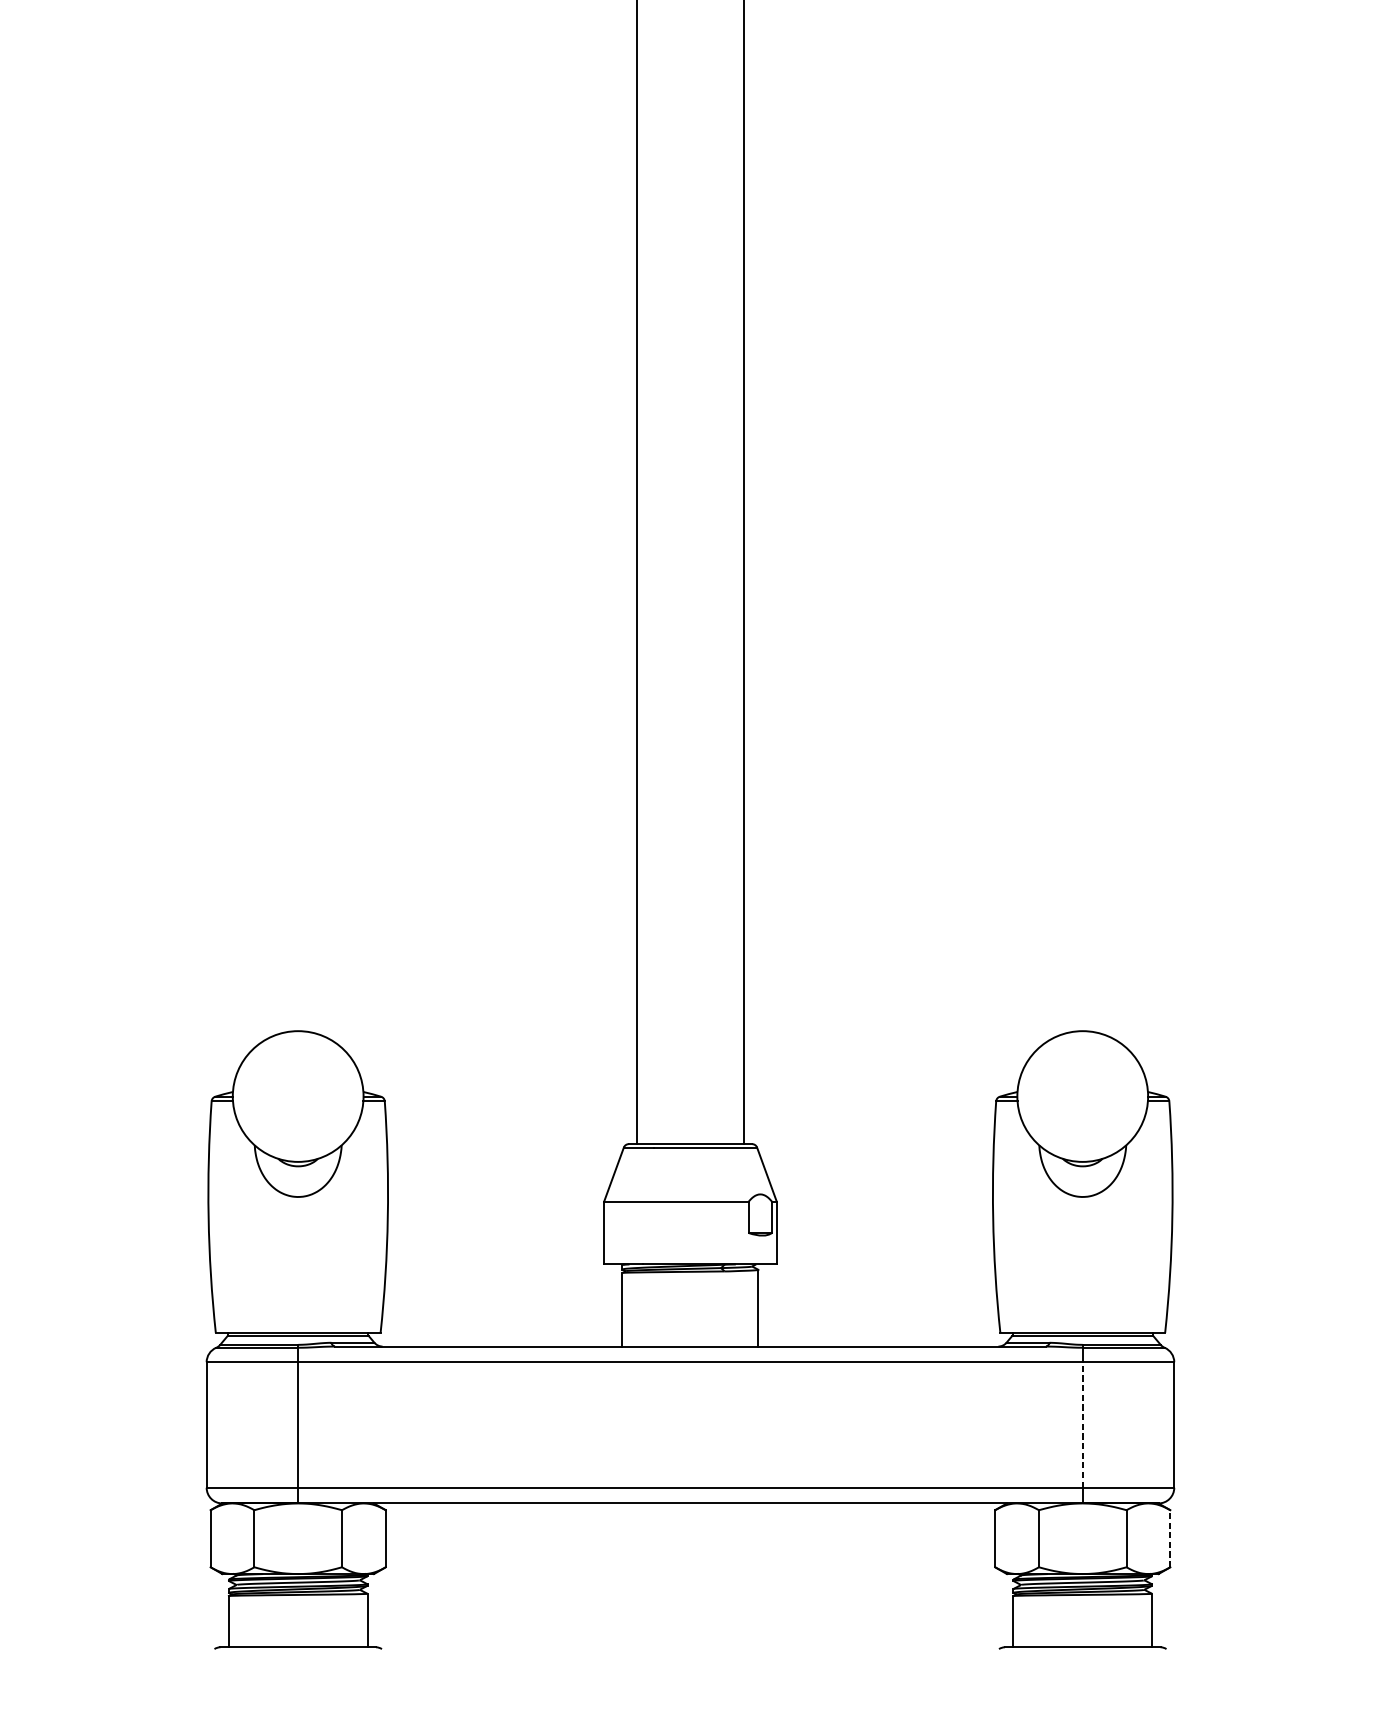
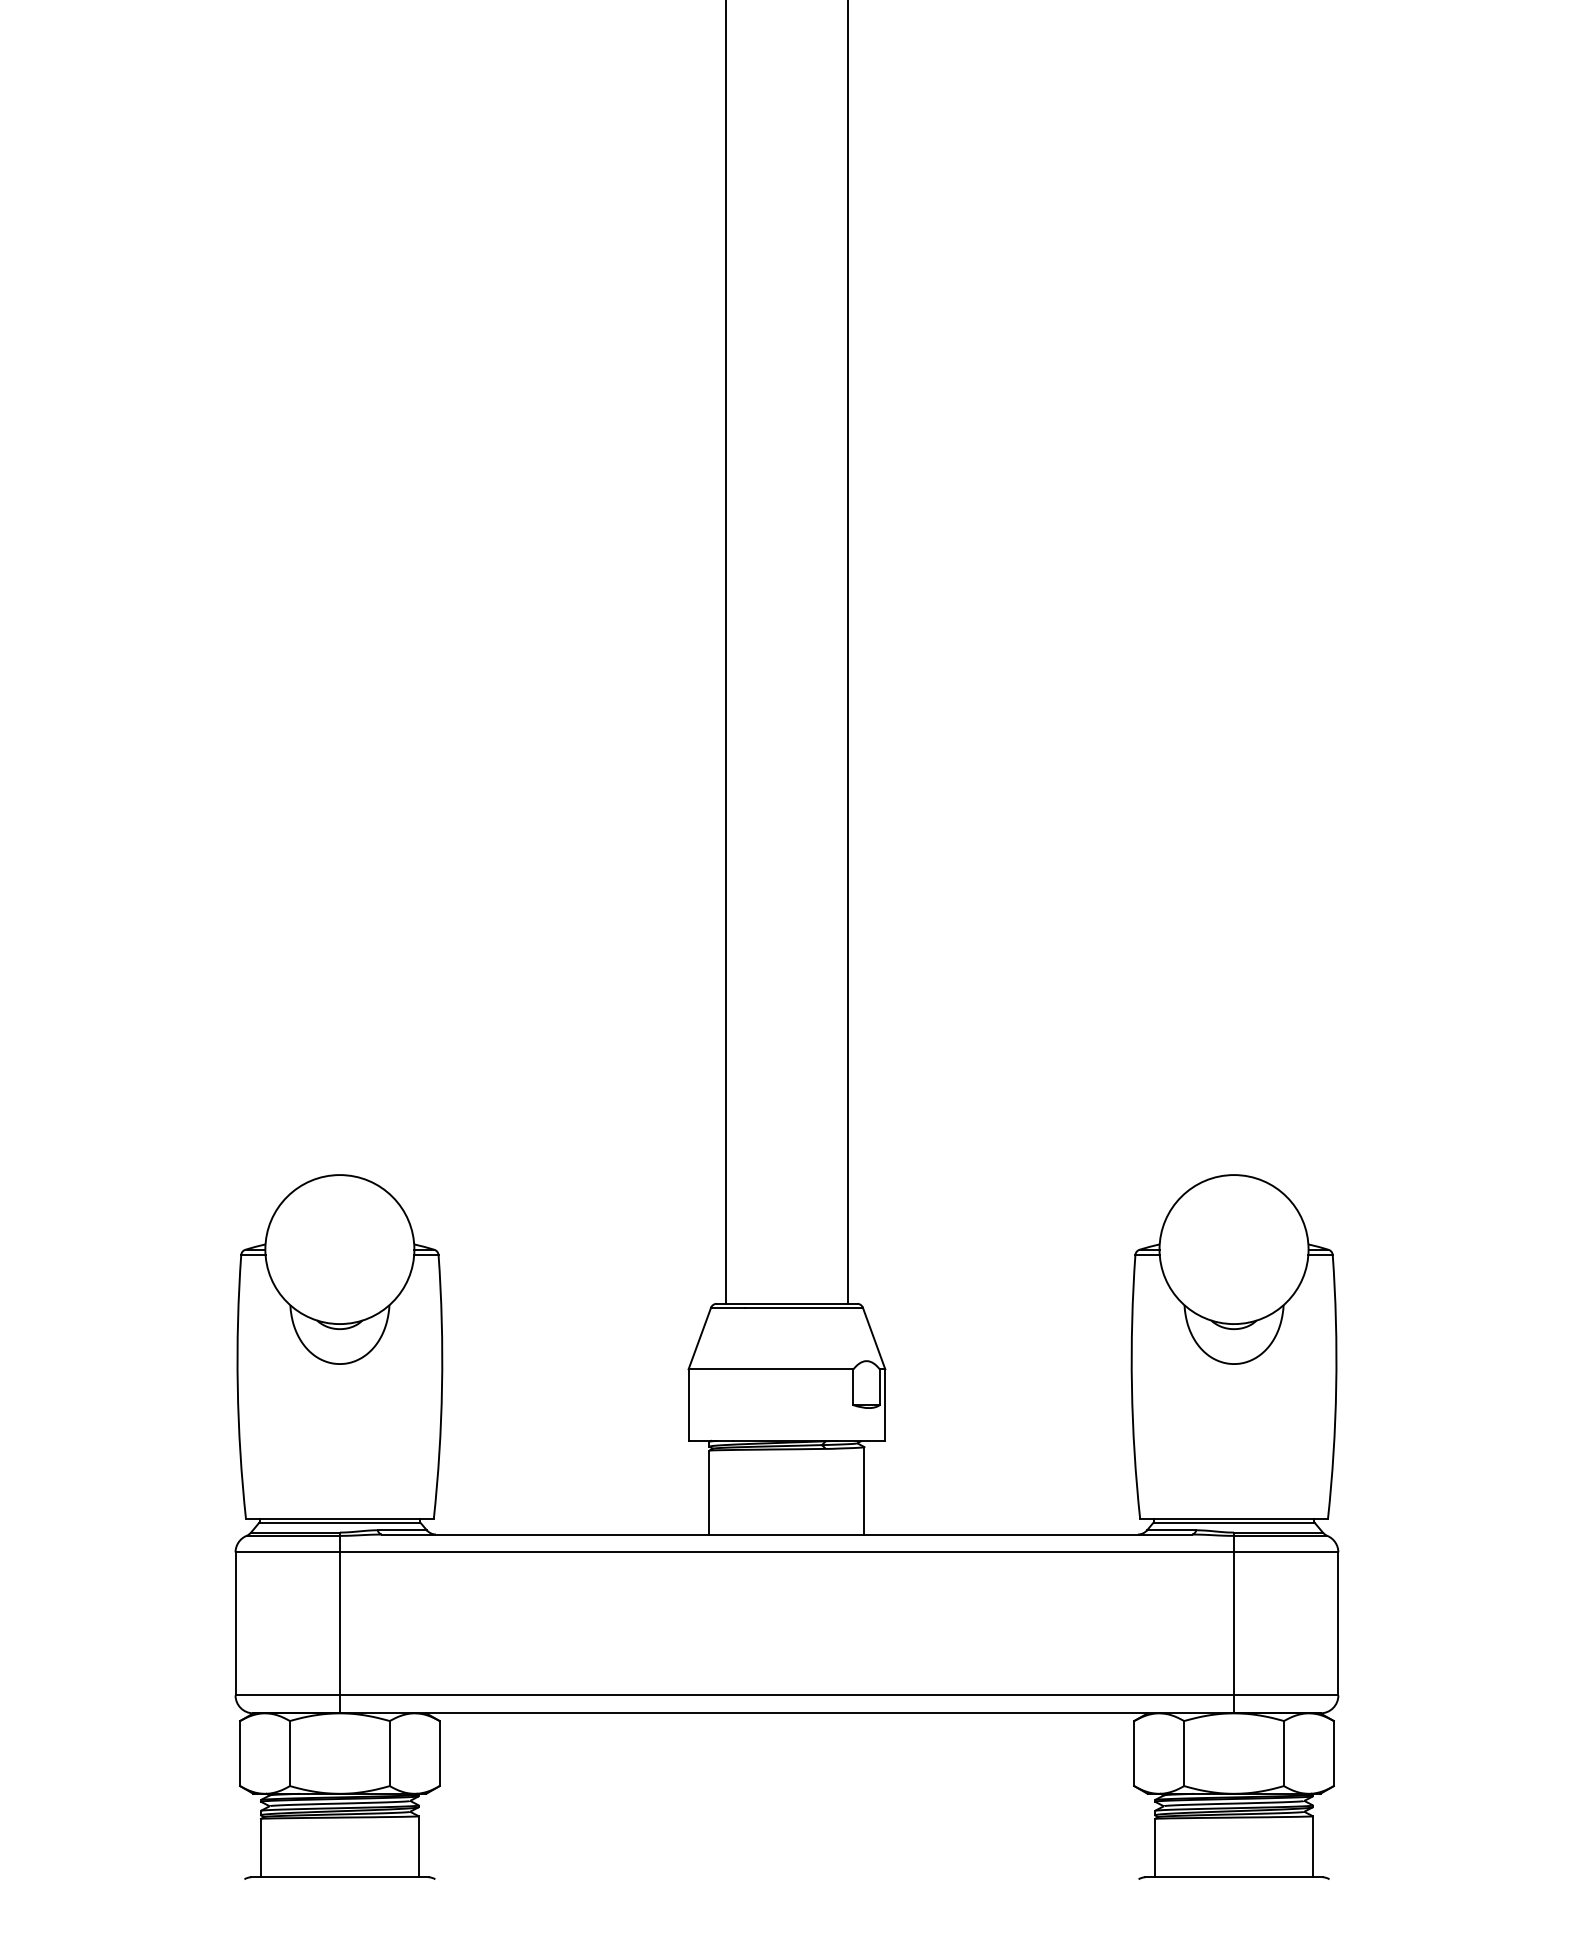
line: (1083, 1424) -> (1234, 1623), dashed -> solid
line: (1169, 1538) -> (1333, 1753), dashed -> solid

